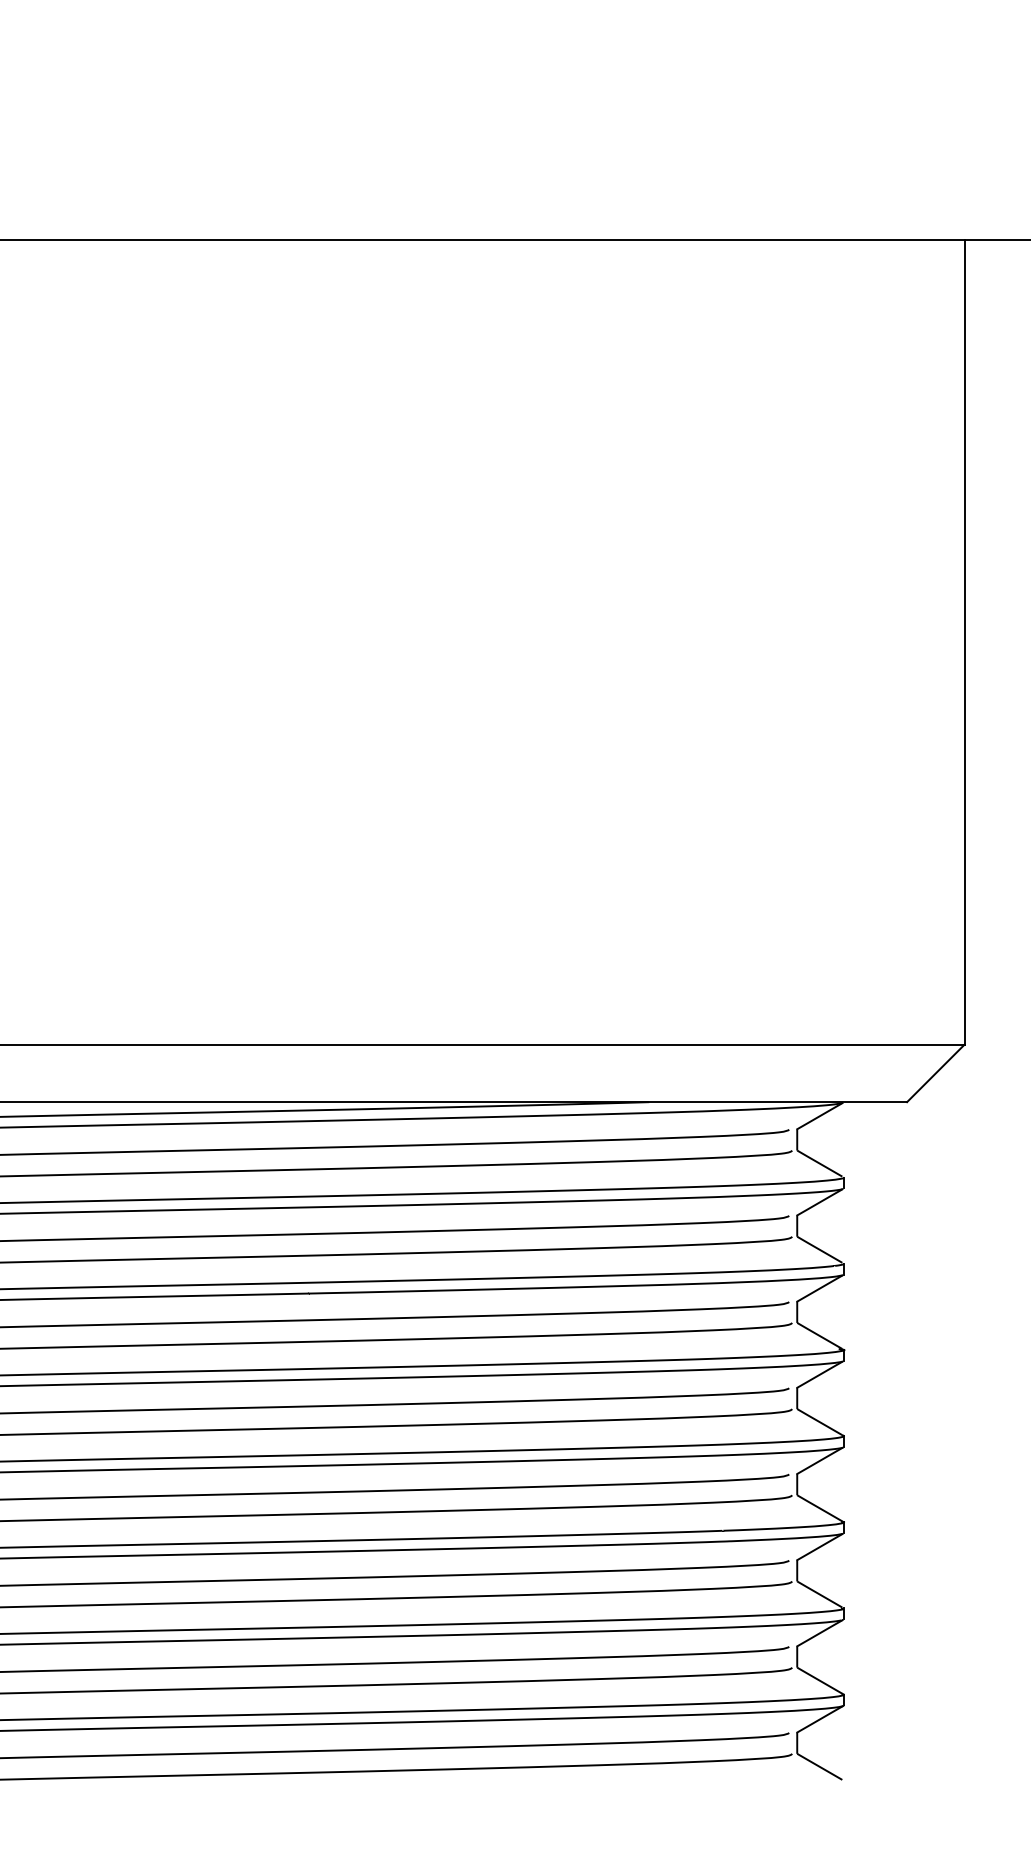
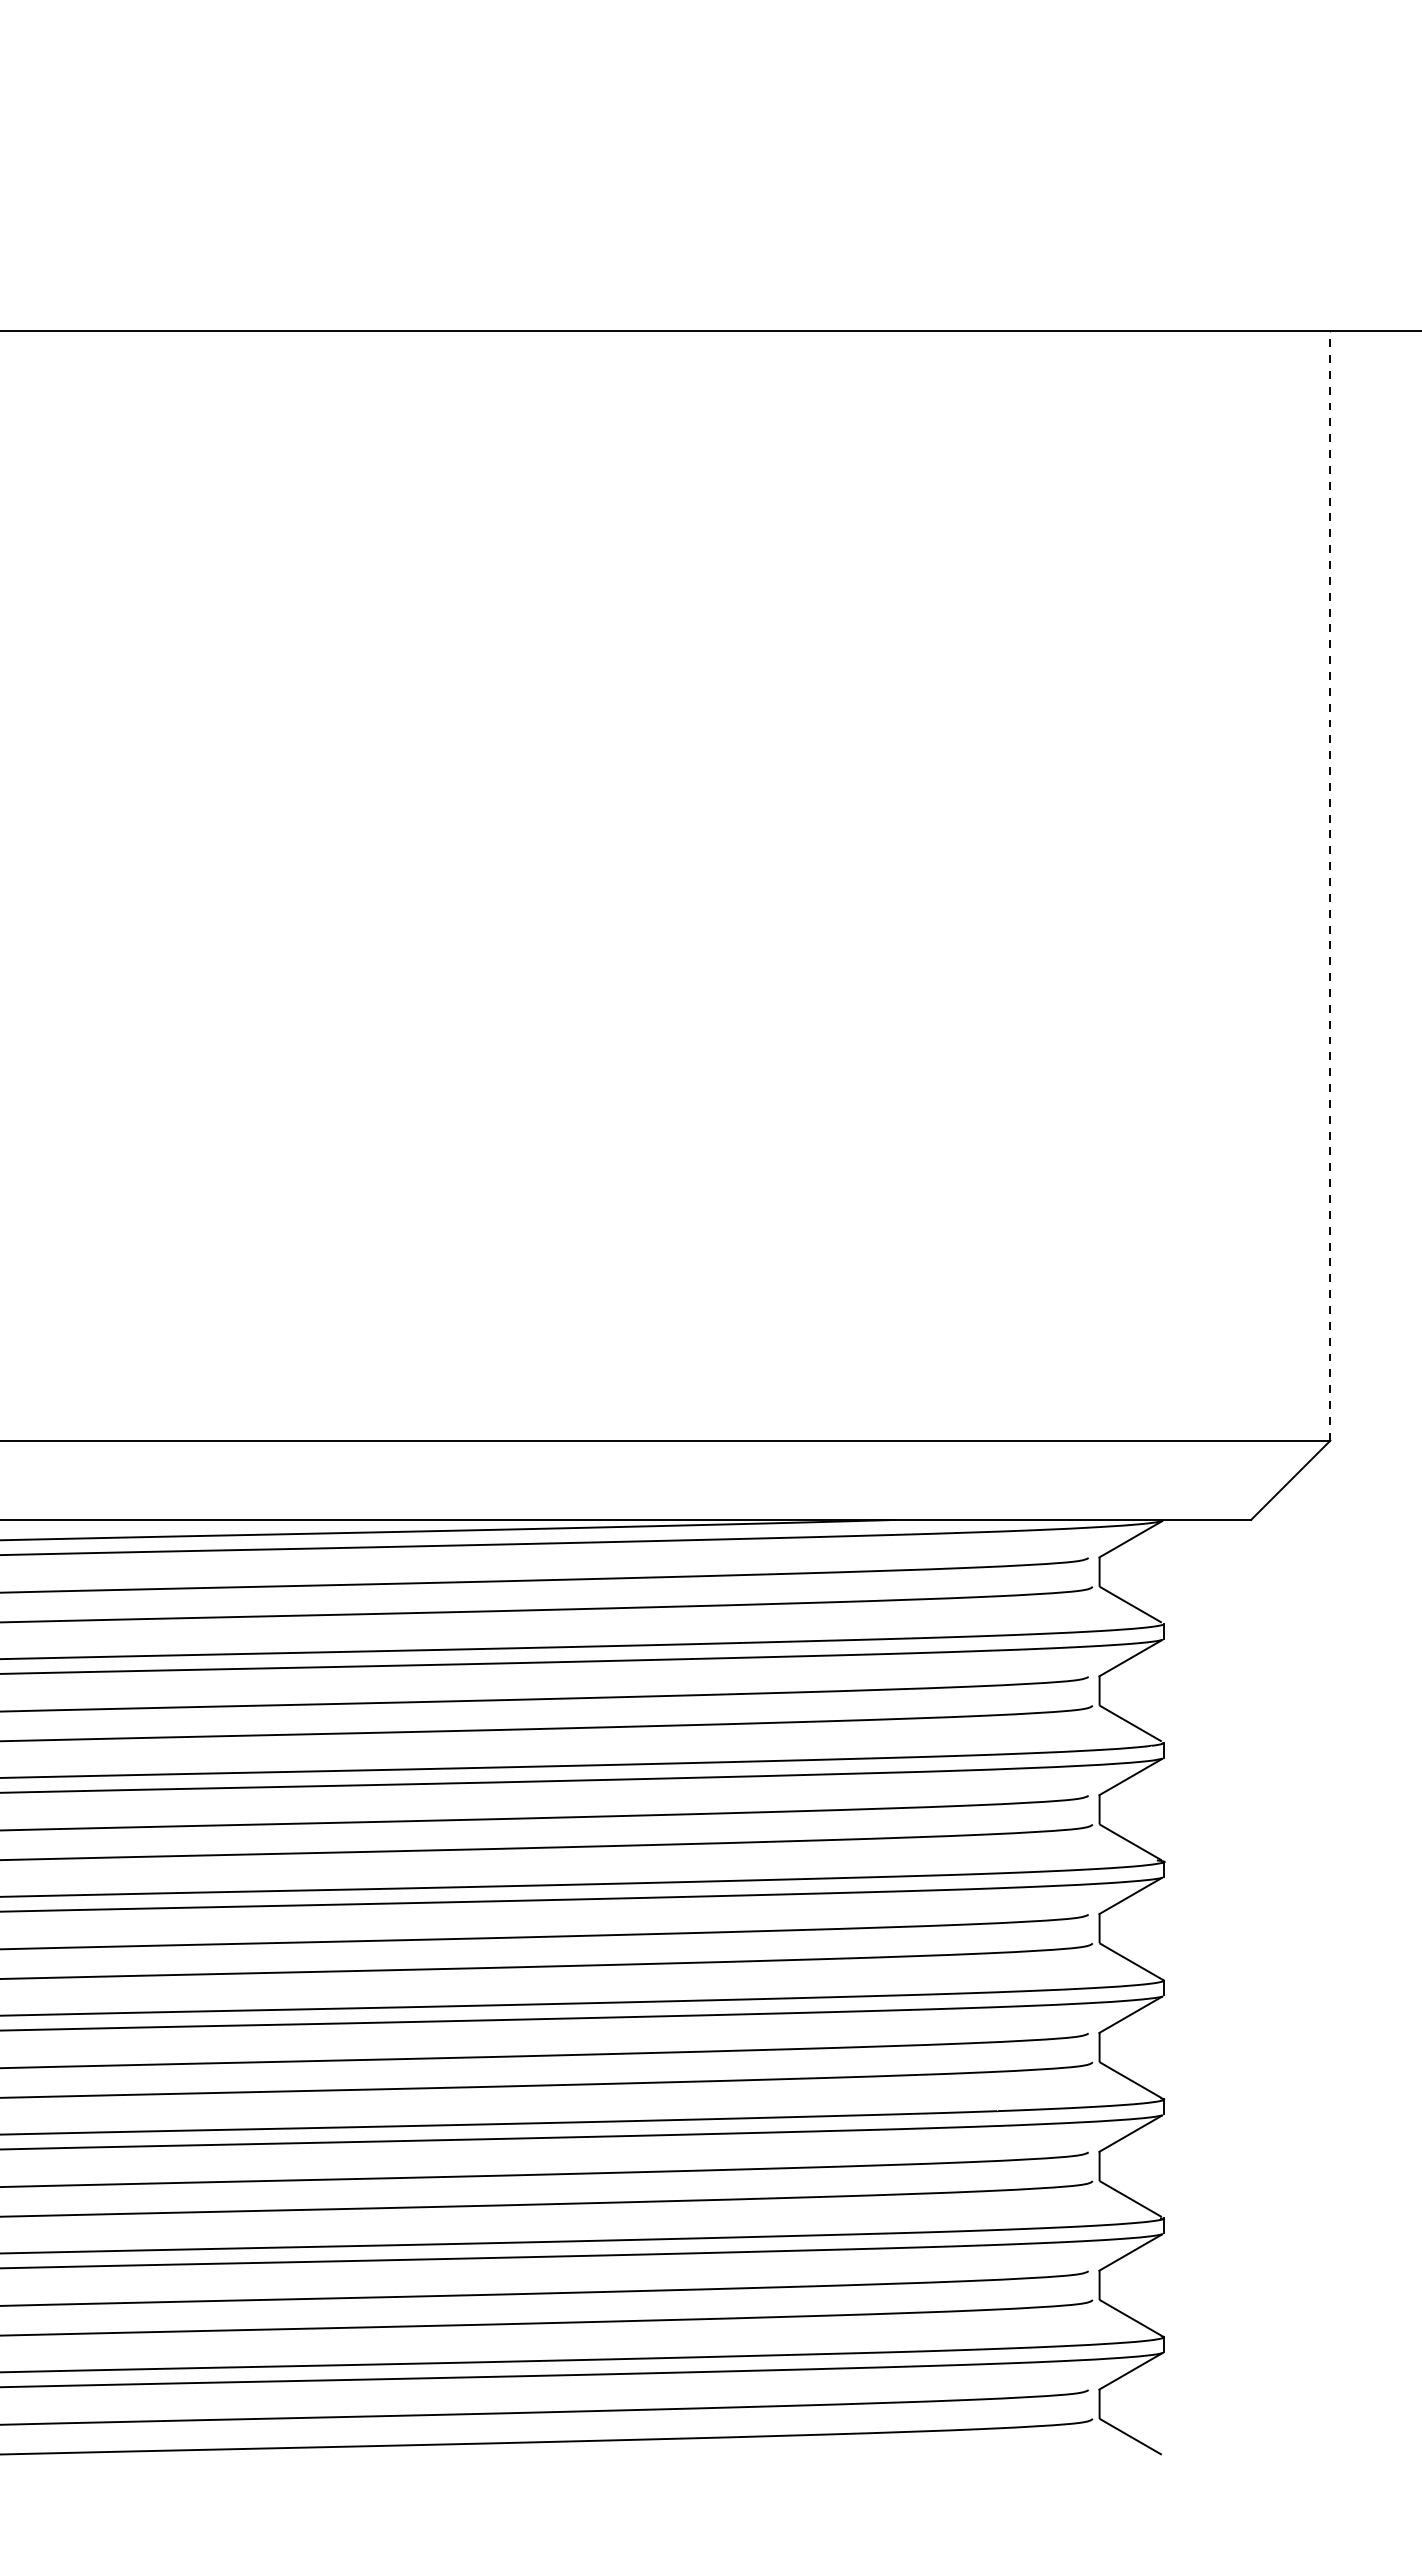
line: (964, 642) -> (1330, 885), solid -> dashed

